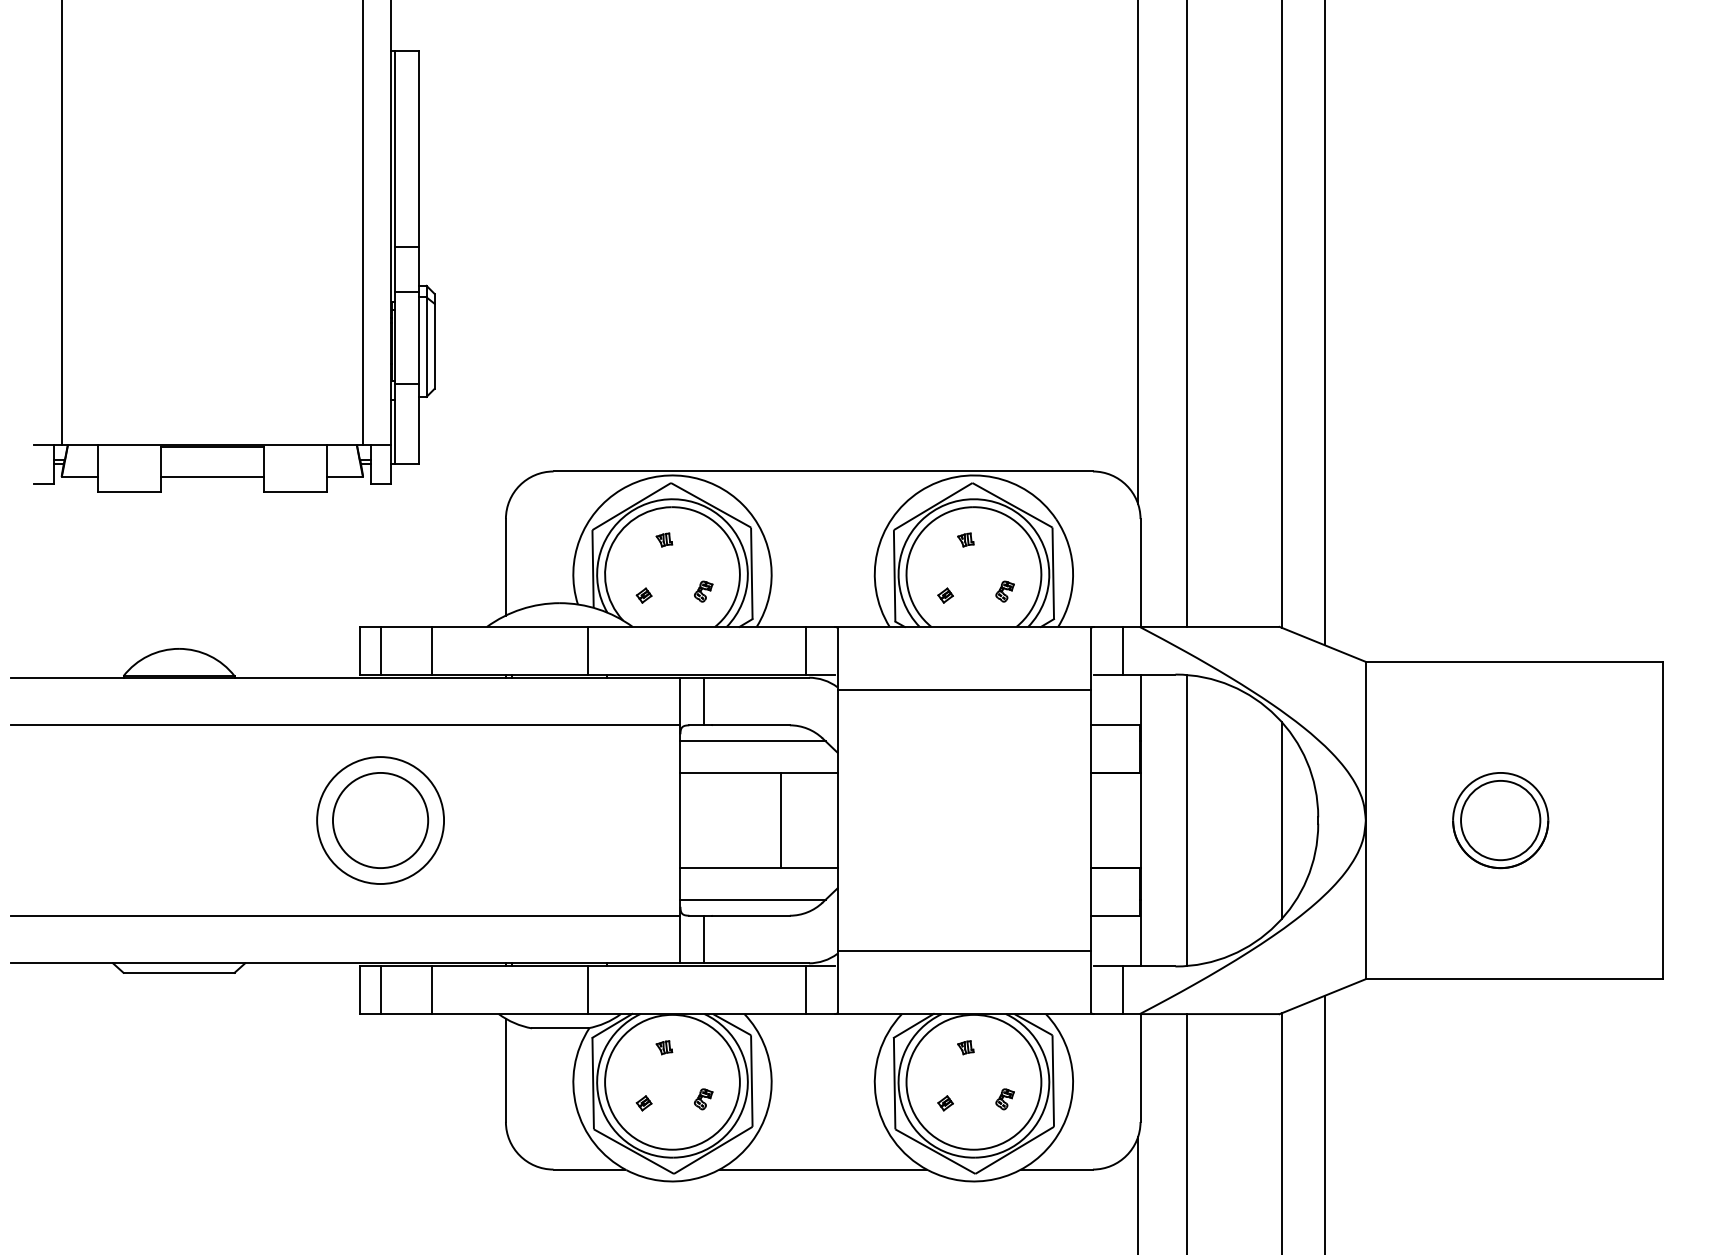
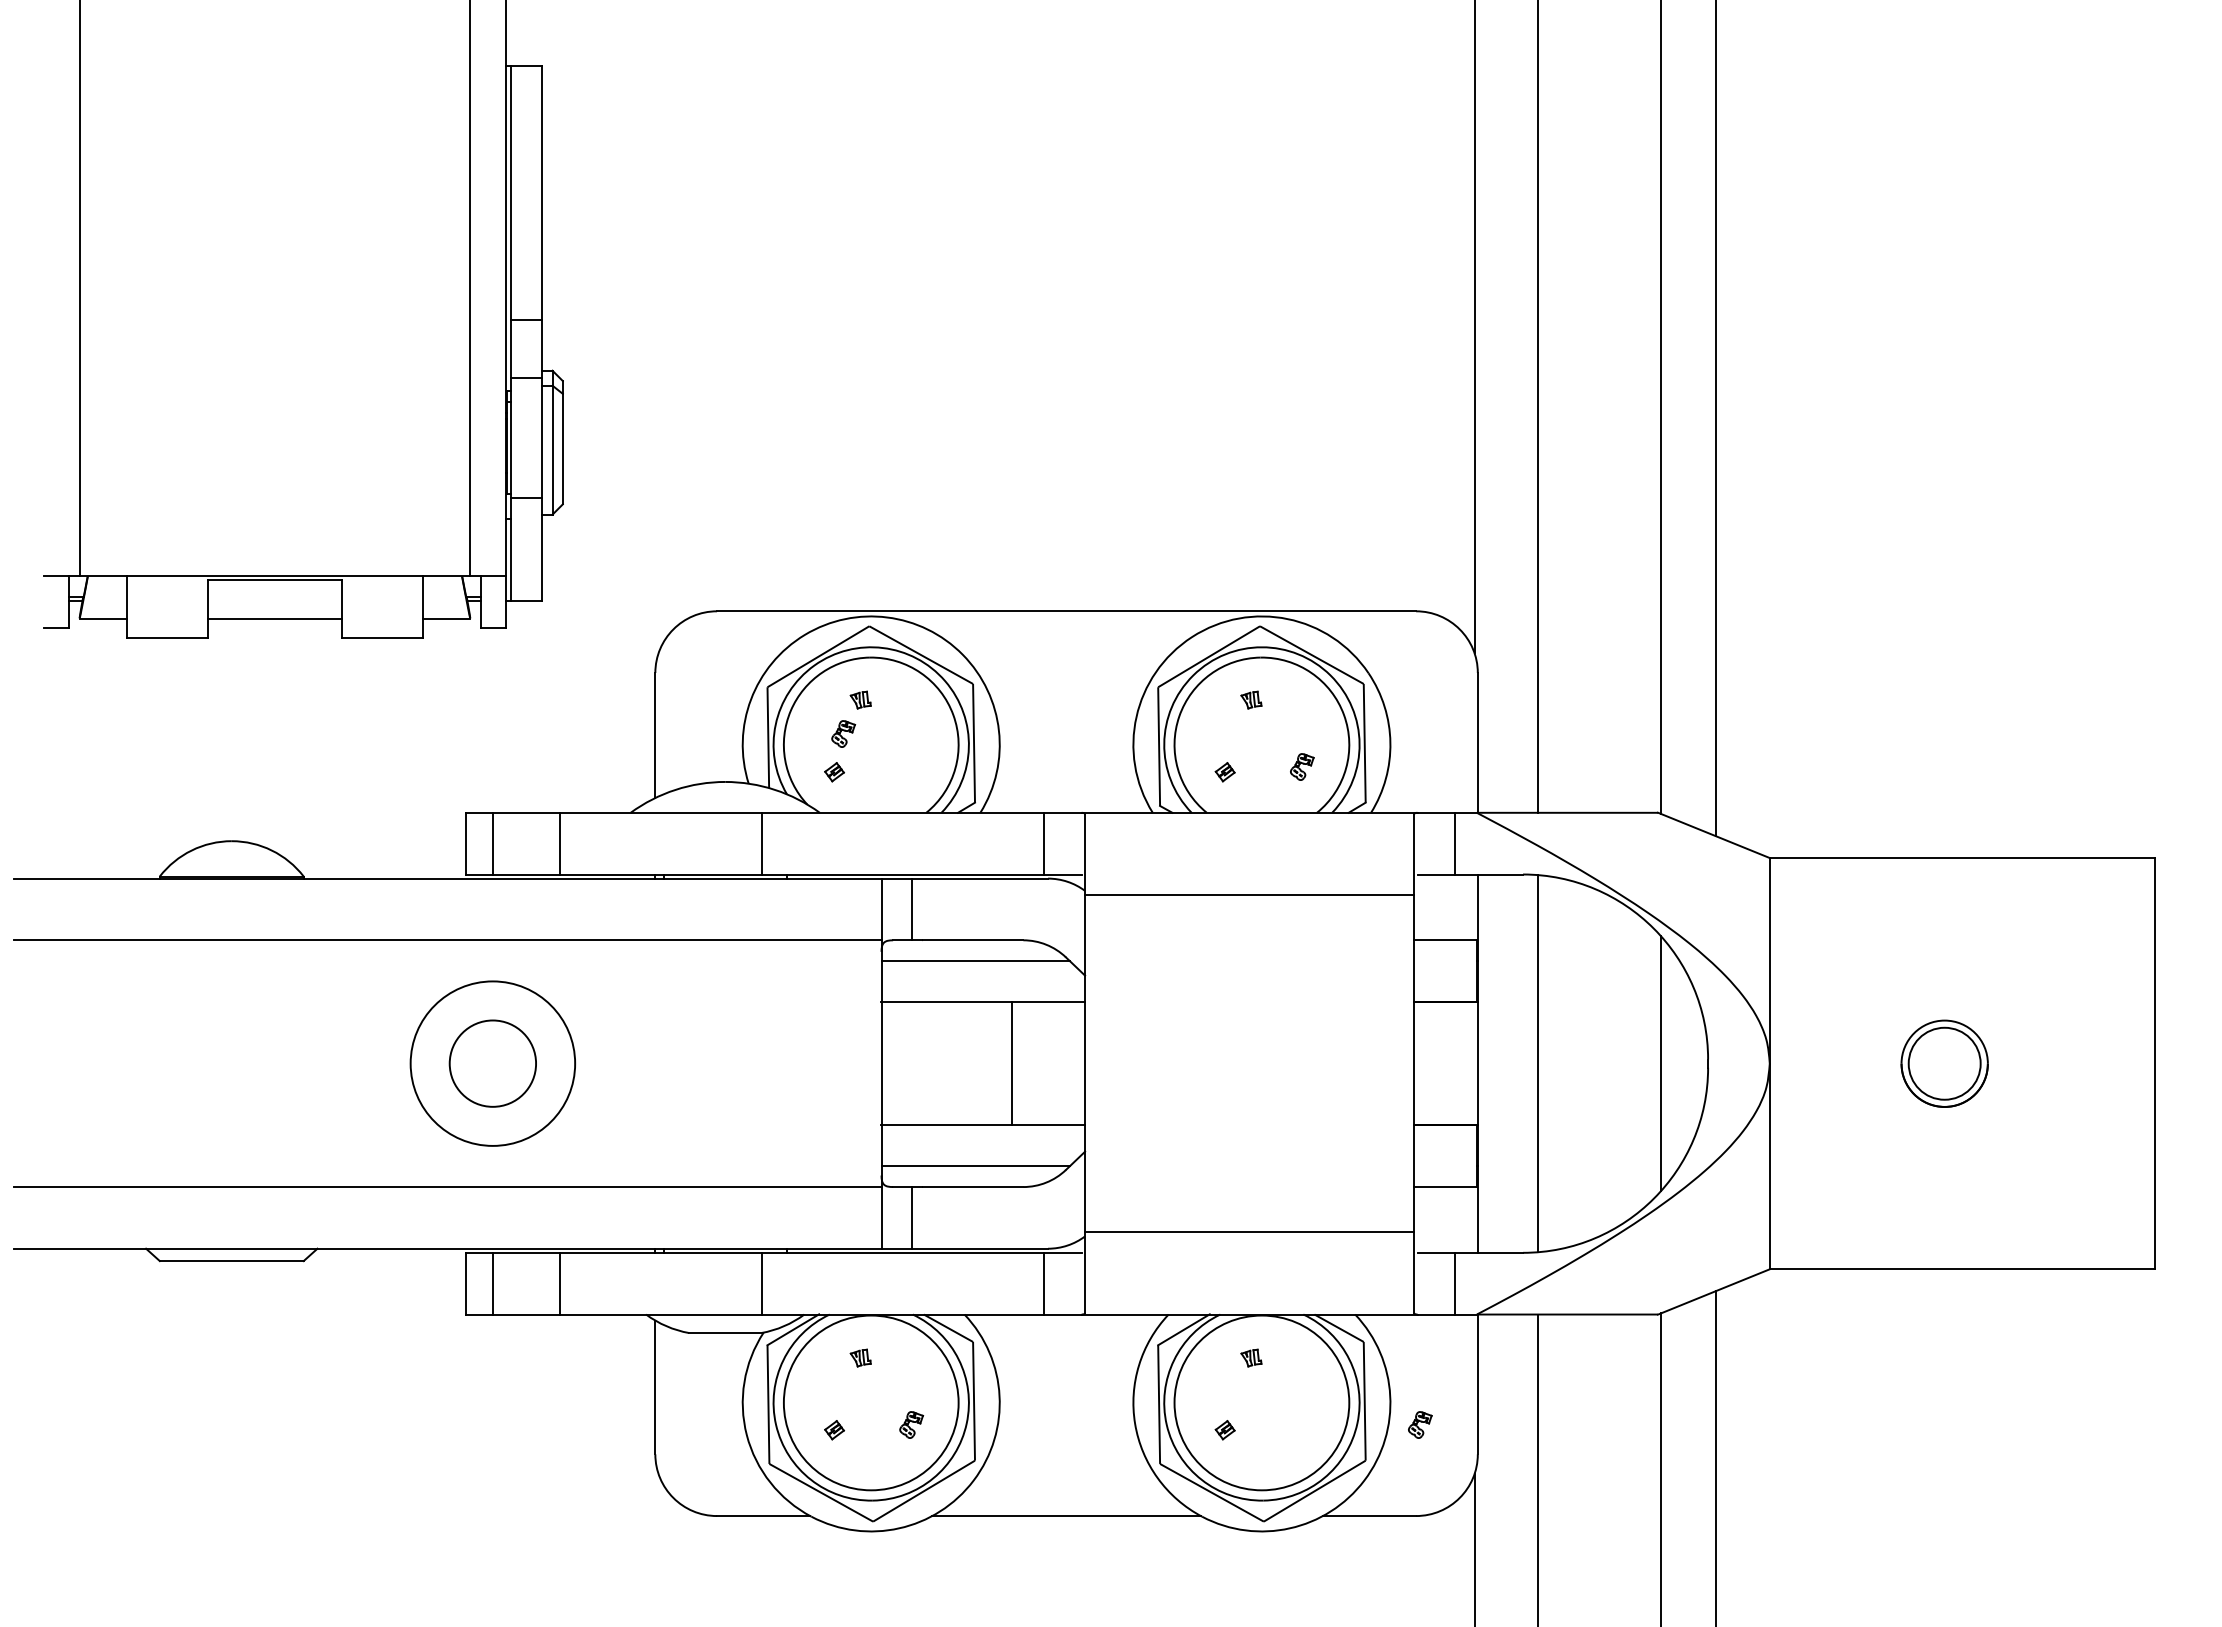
part: (703, 591) -> (843, 733), moved
circle: (380, 820) -> (492, 1063), size x0.7
part: (1500, 820) -> (1944, 1063), size x0.7
part: (1005, 1098) -> (1420, 1424), moved

